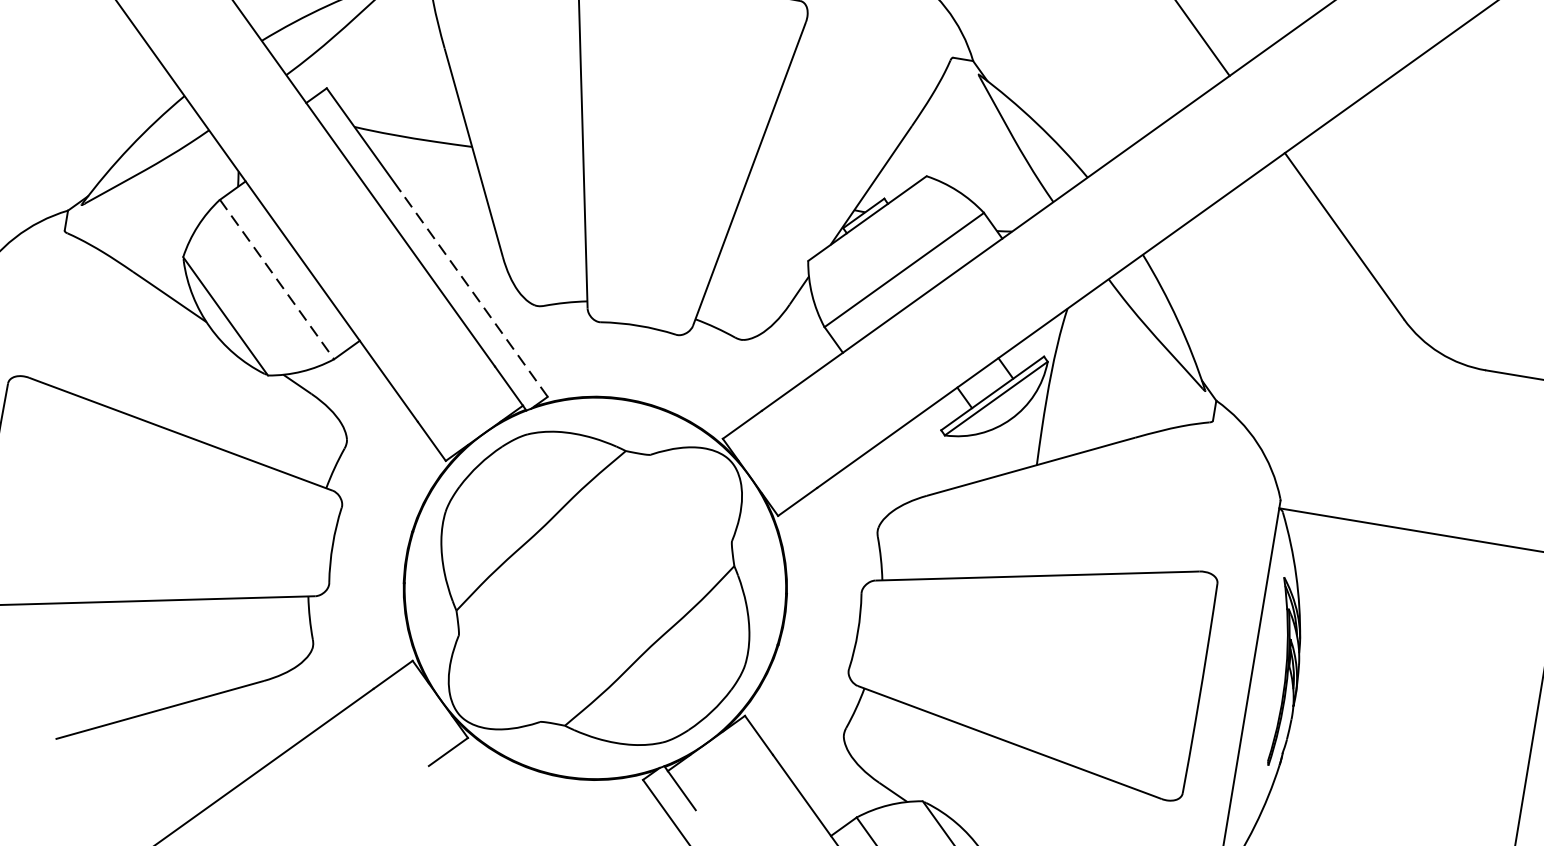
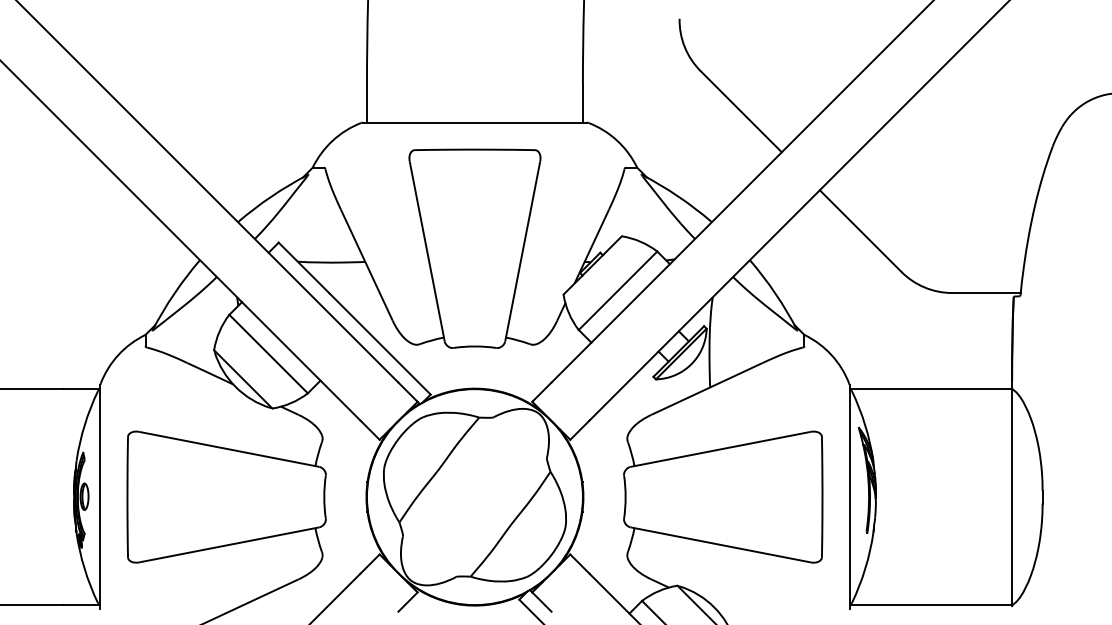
line: (276, 280) -> (268, 354), dashed -> solid
line: (475, 293) -> (380, 343), dashed -> solid

